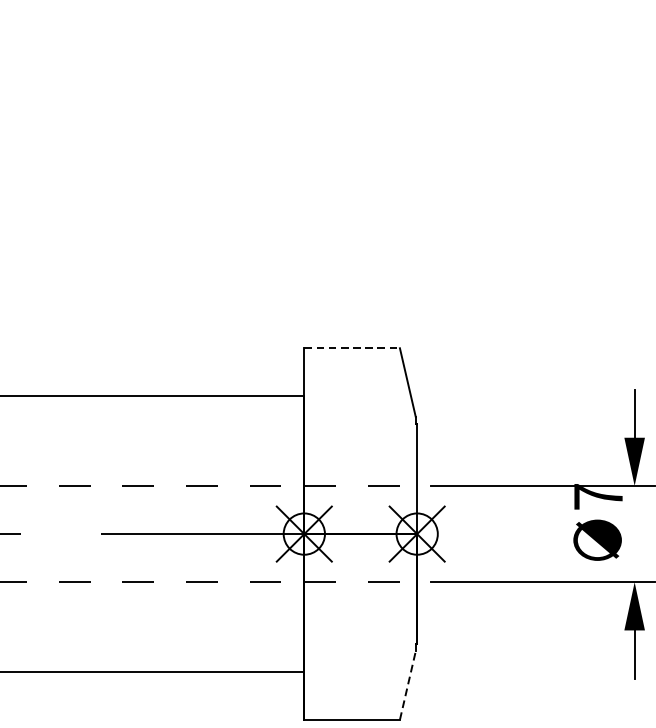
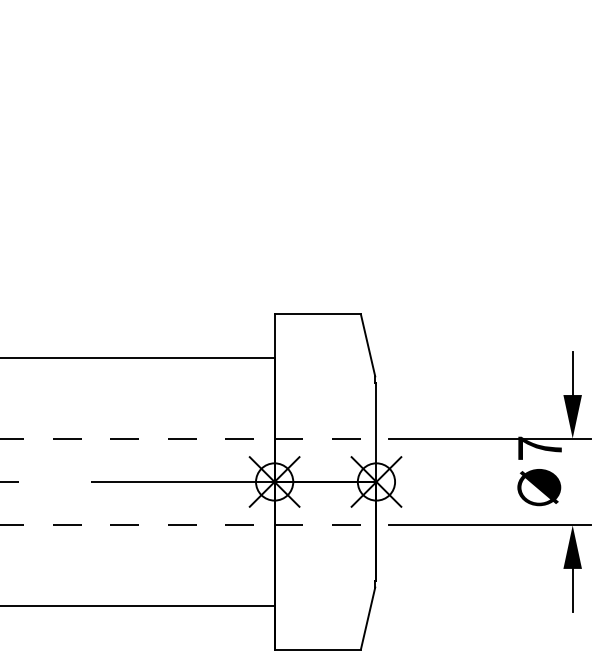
line: (352, 348) -> (318, 314), dashed -> solid
line: (408, 685) -> (368, 618), dashed -> solid

